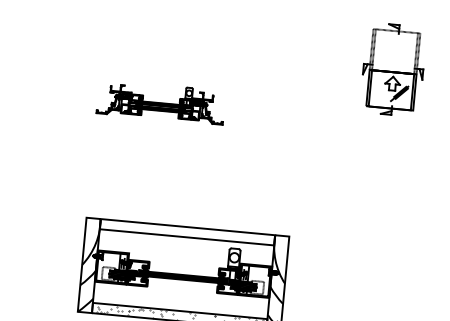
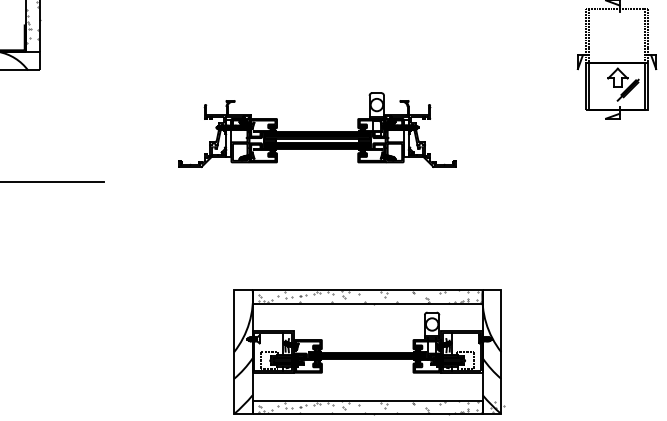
part: (161, 101) -> (317, 129), size x1.67
hatch: (188, 232) -> (369, 296), added

